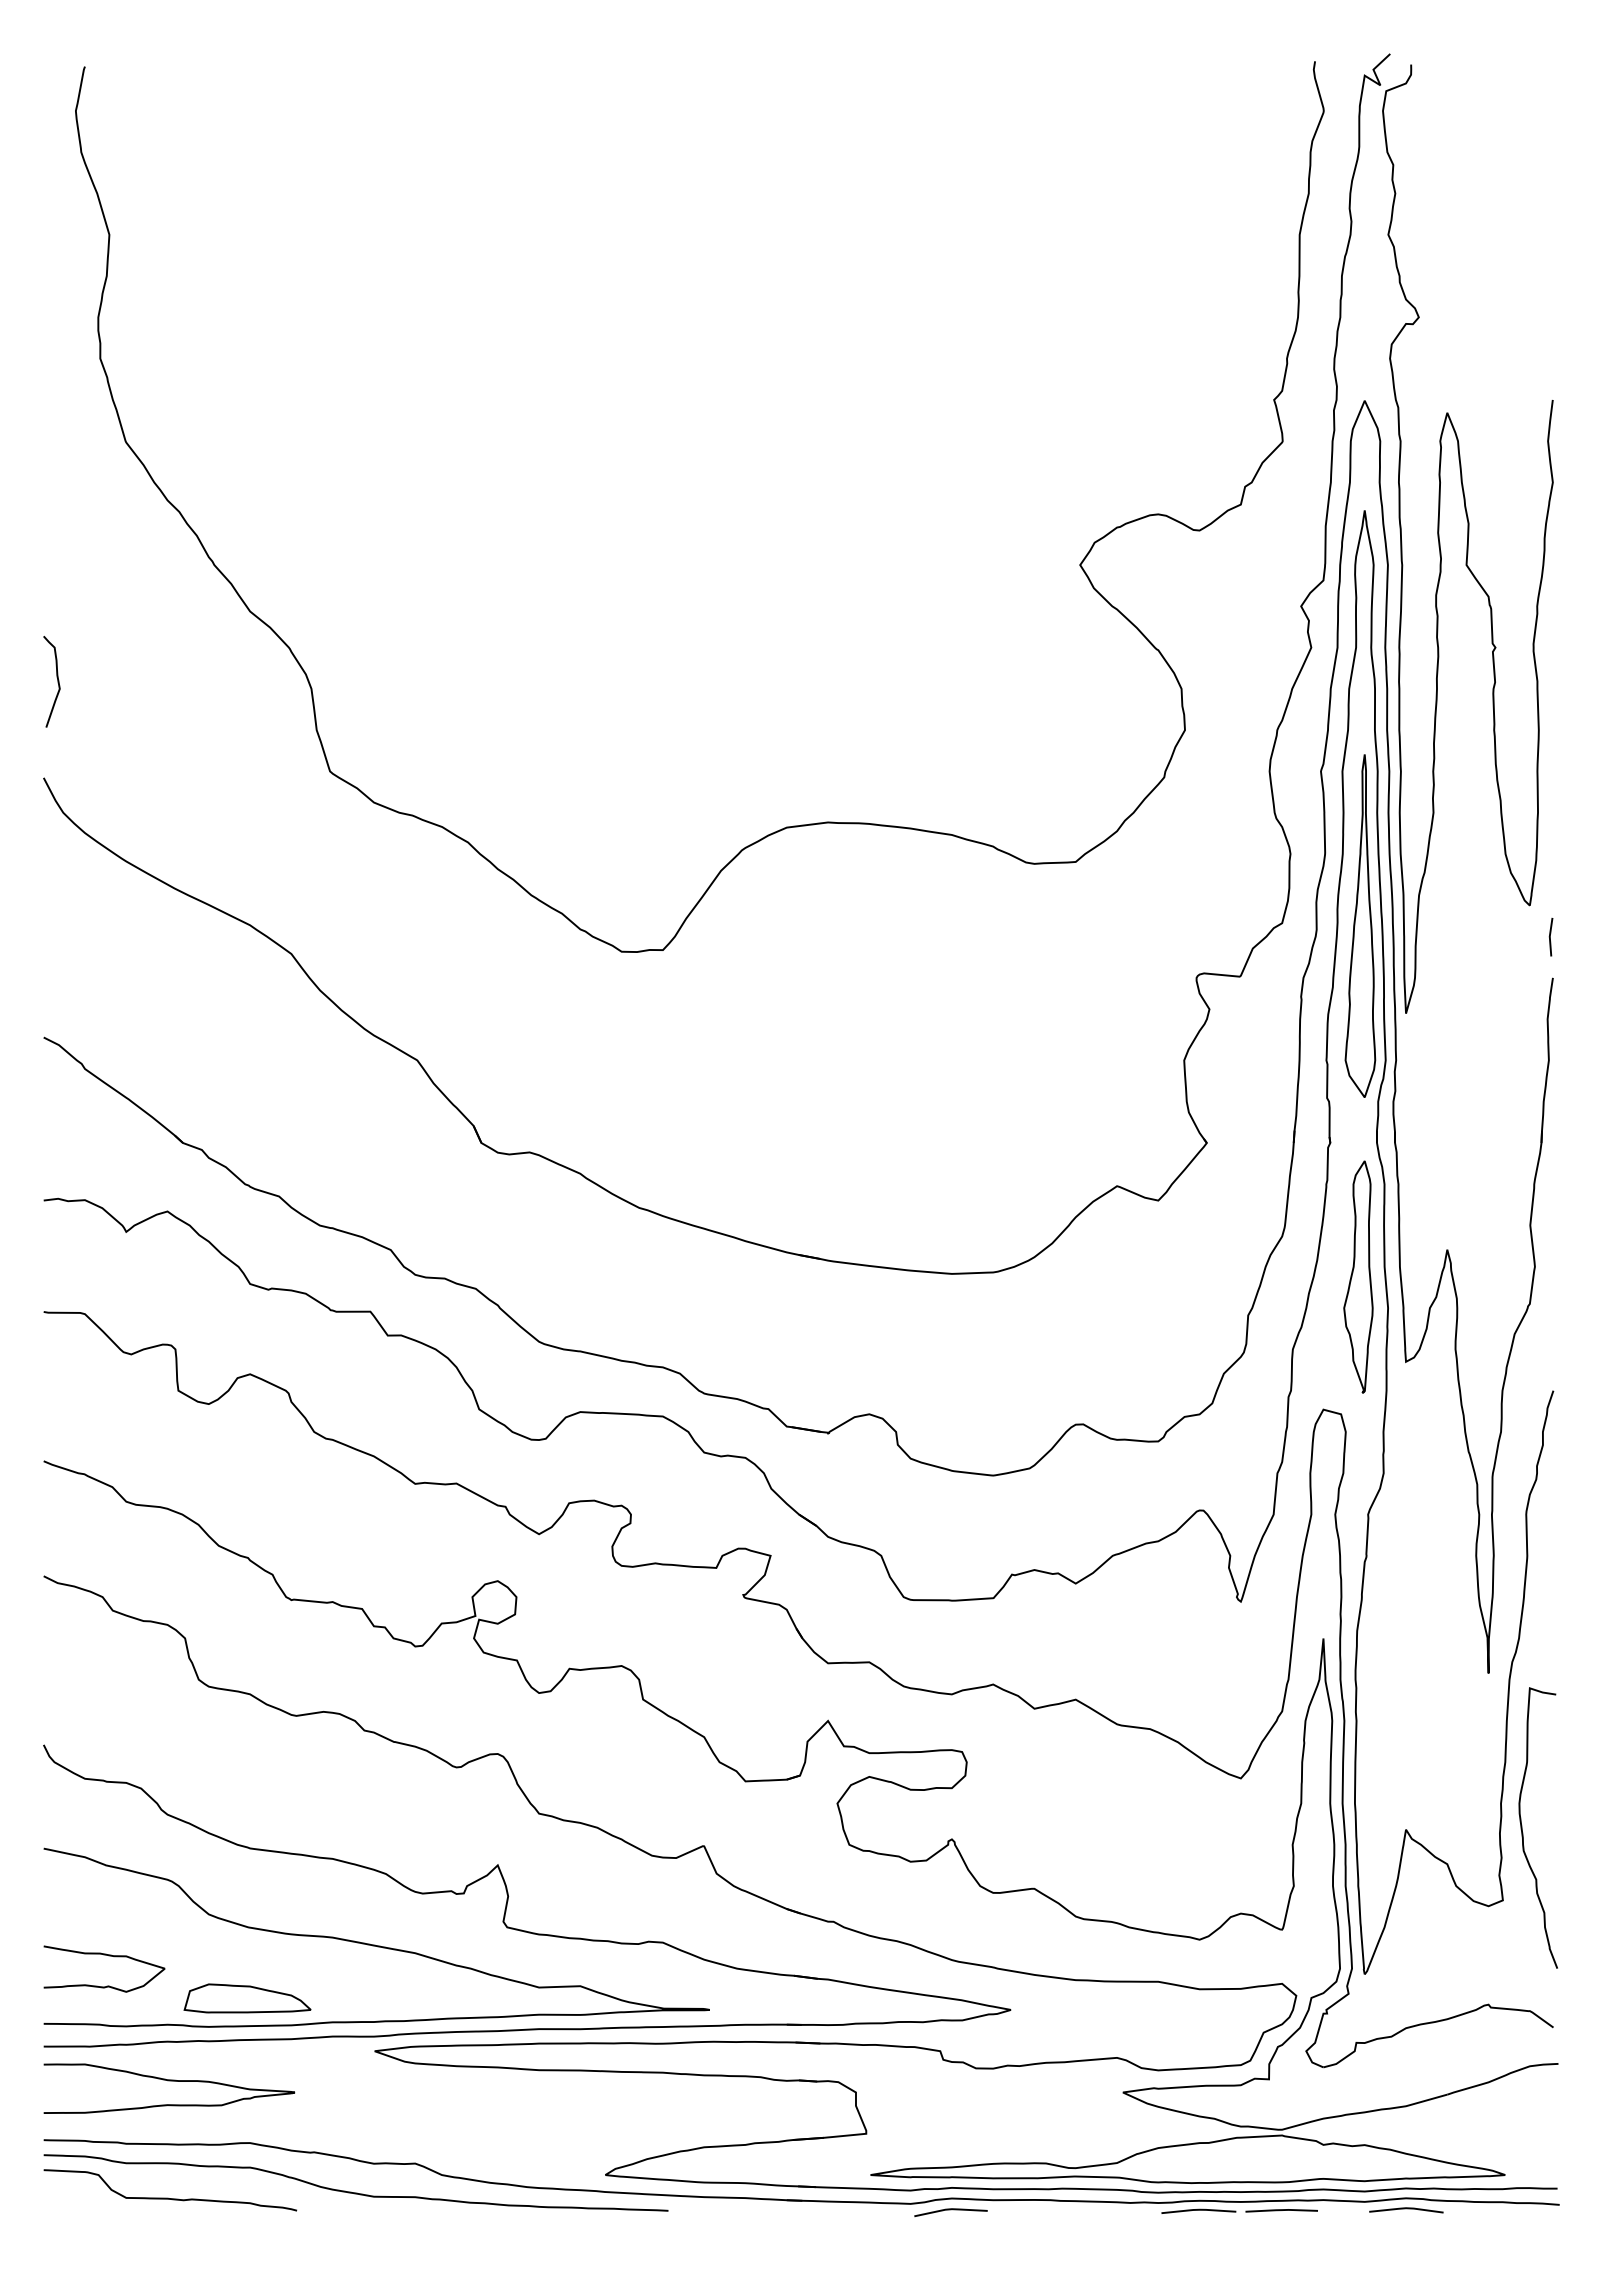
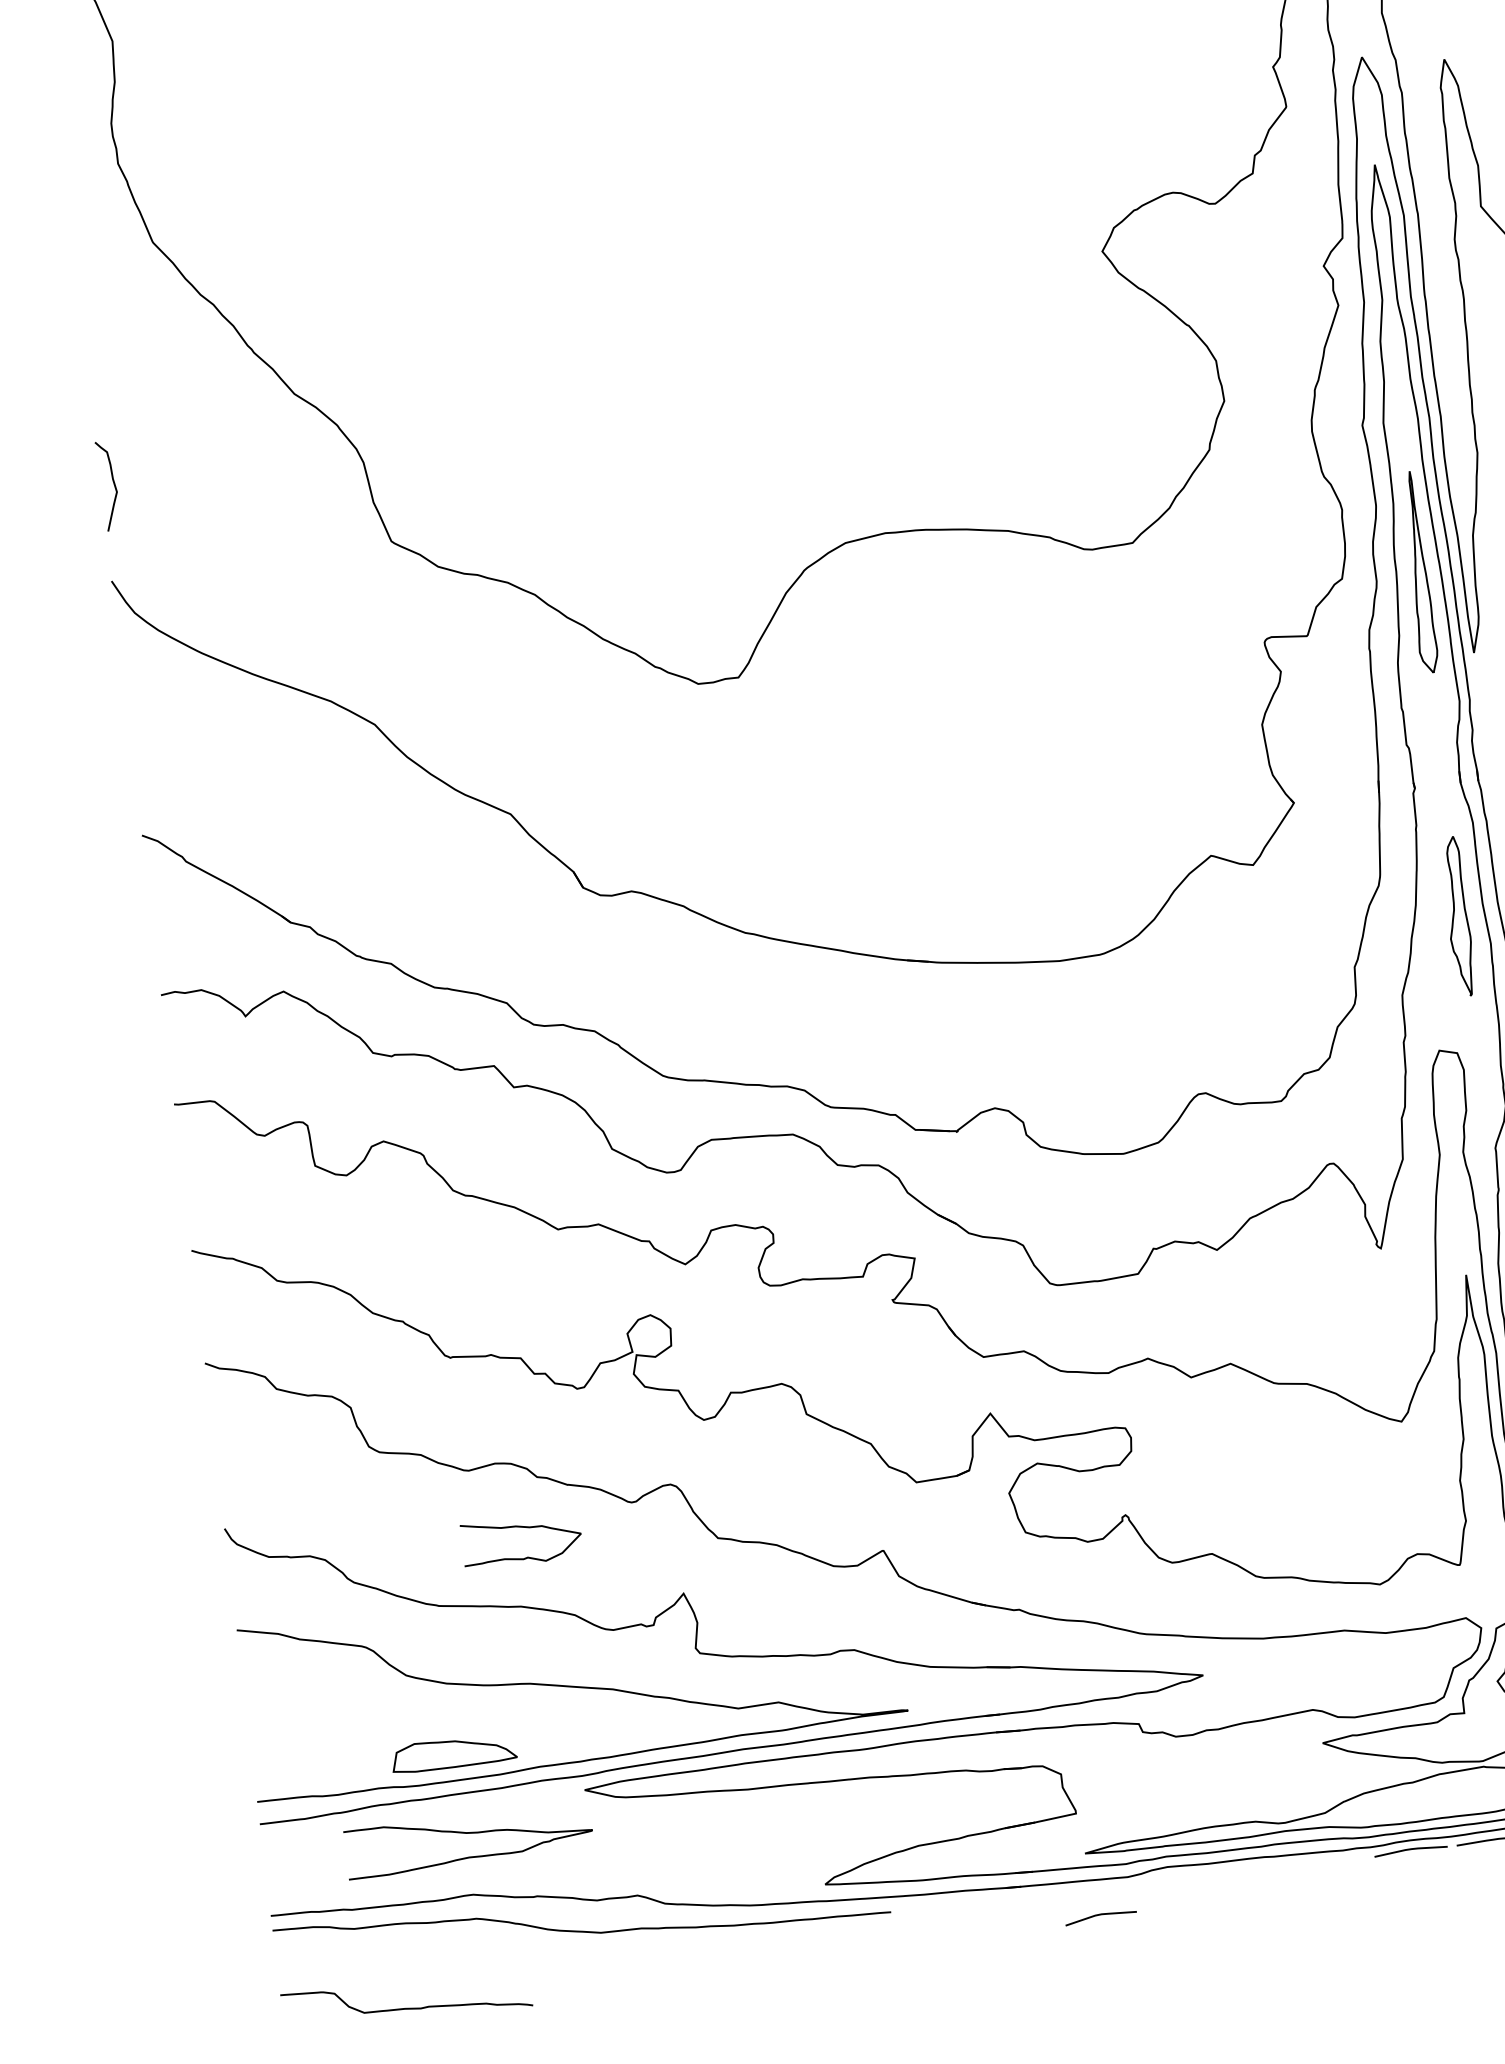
part: (1360, 925) -> (1419, 571), size x0.6
part: (1358, 1276) -> (1458, 916), size x0.7
curve: (108, 1956) -> (524, 1528), moved
curve: (169, 2081) -> (468, 1834), moved
curve: (168, 2197) -> (405, 2007), moved
line: (950, 2210) -> (1100, 1915), moved

